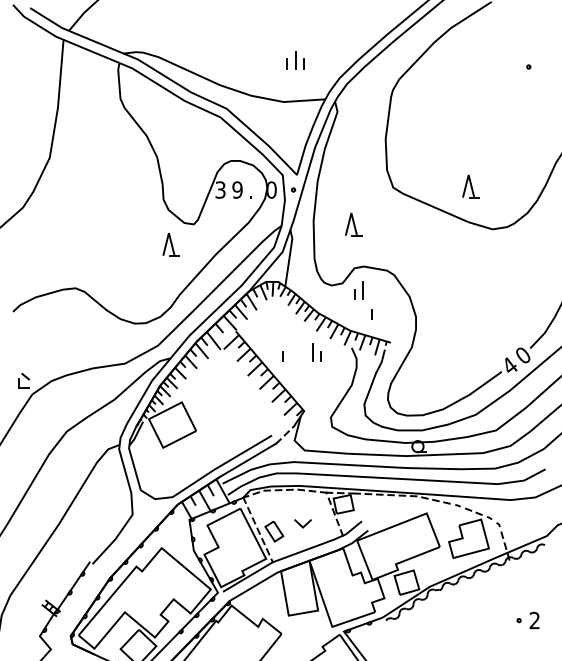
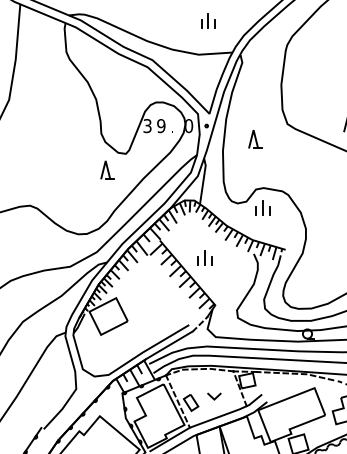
part: (353, 224) -> (255, 139), moved
line: (371, 314) -> (269, 210), moved
part: (316, 352) -> (208, 257), moved

